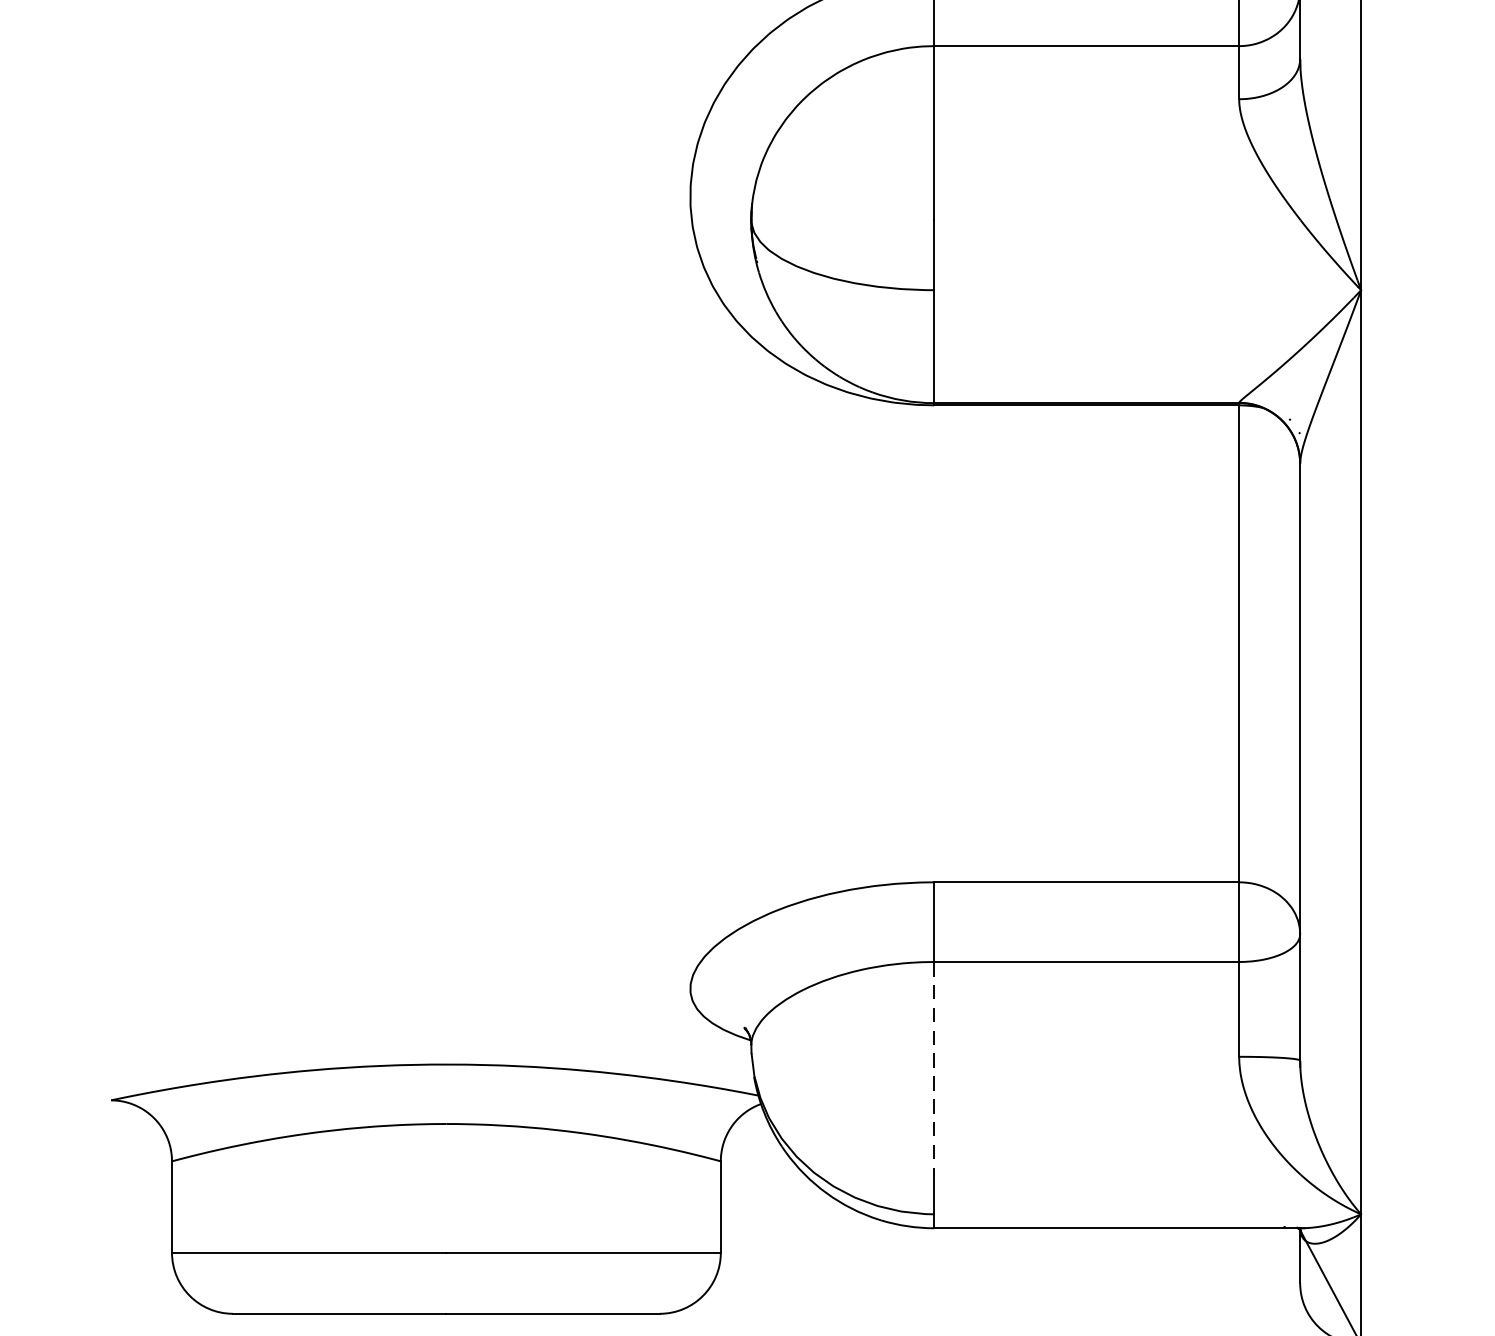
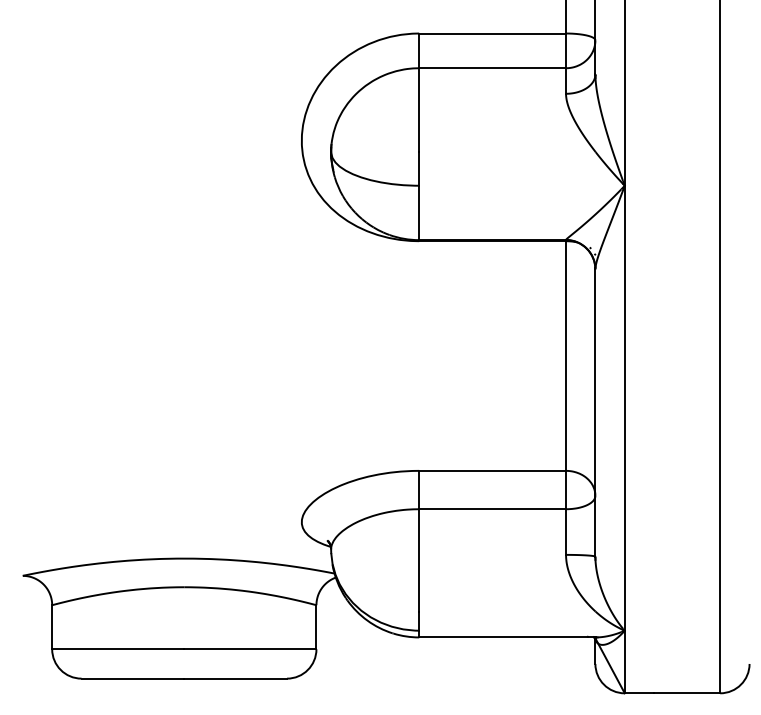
line: (934, 1068) -> (419, 560), dashed -> solid

